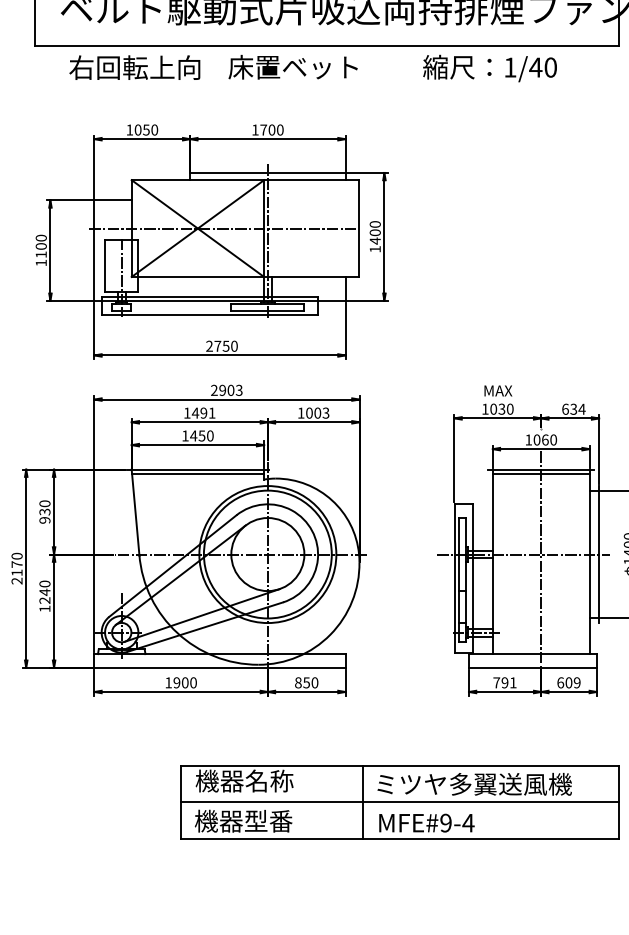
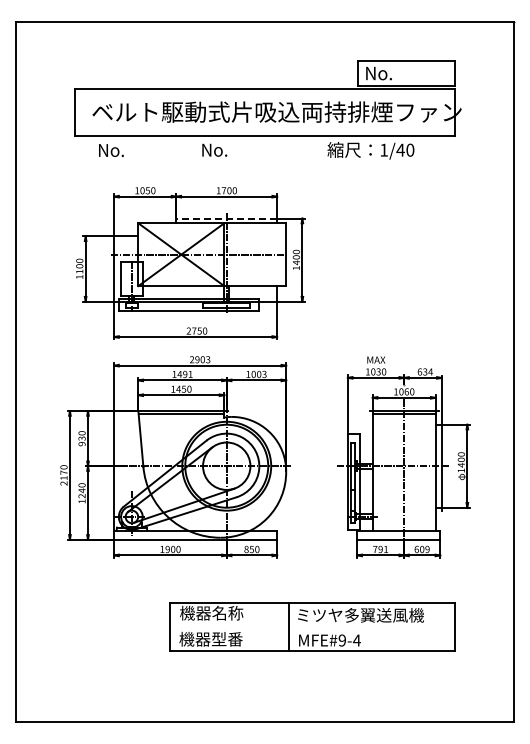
text: (292, 66) -> (242, 149), 床置ベット -> No.
text: (134, 68) -> (140, 150), 右回転上向 -> No.
line: (267, 172) -> (226, 218), solid -> dashed
line: (400, 801) -> (312, 626), removed

